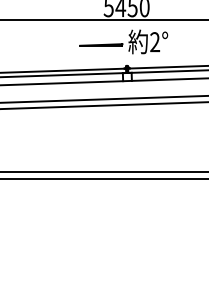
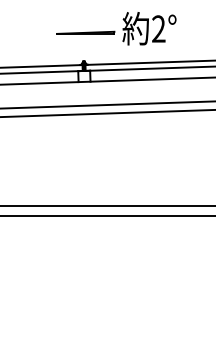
part: (123, 41) -> (115, 28), moved

